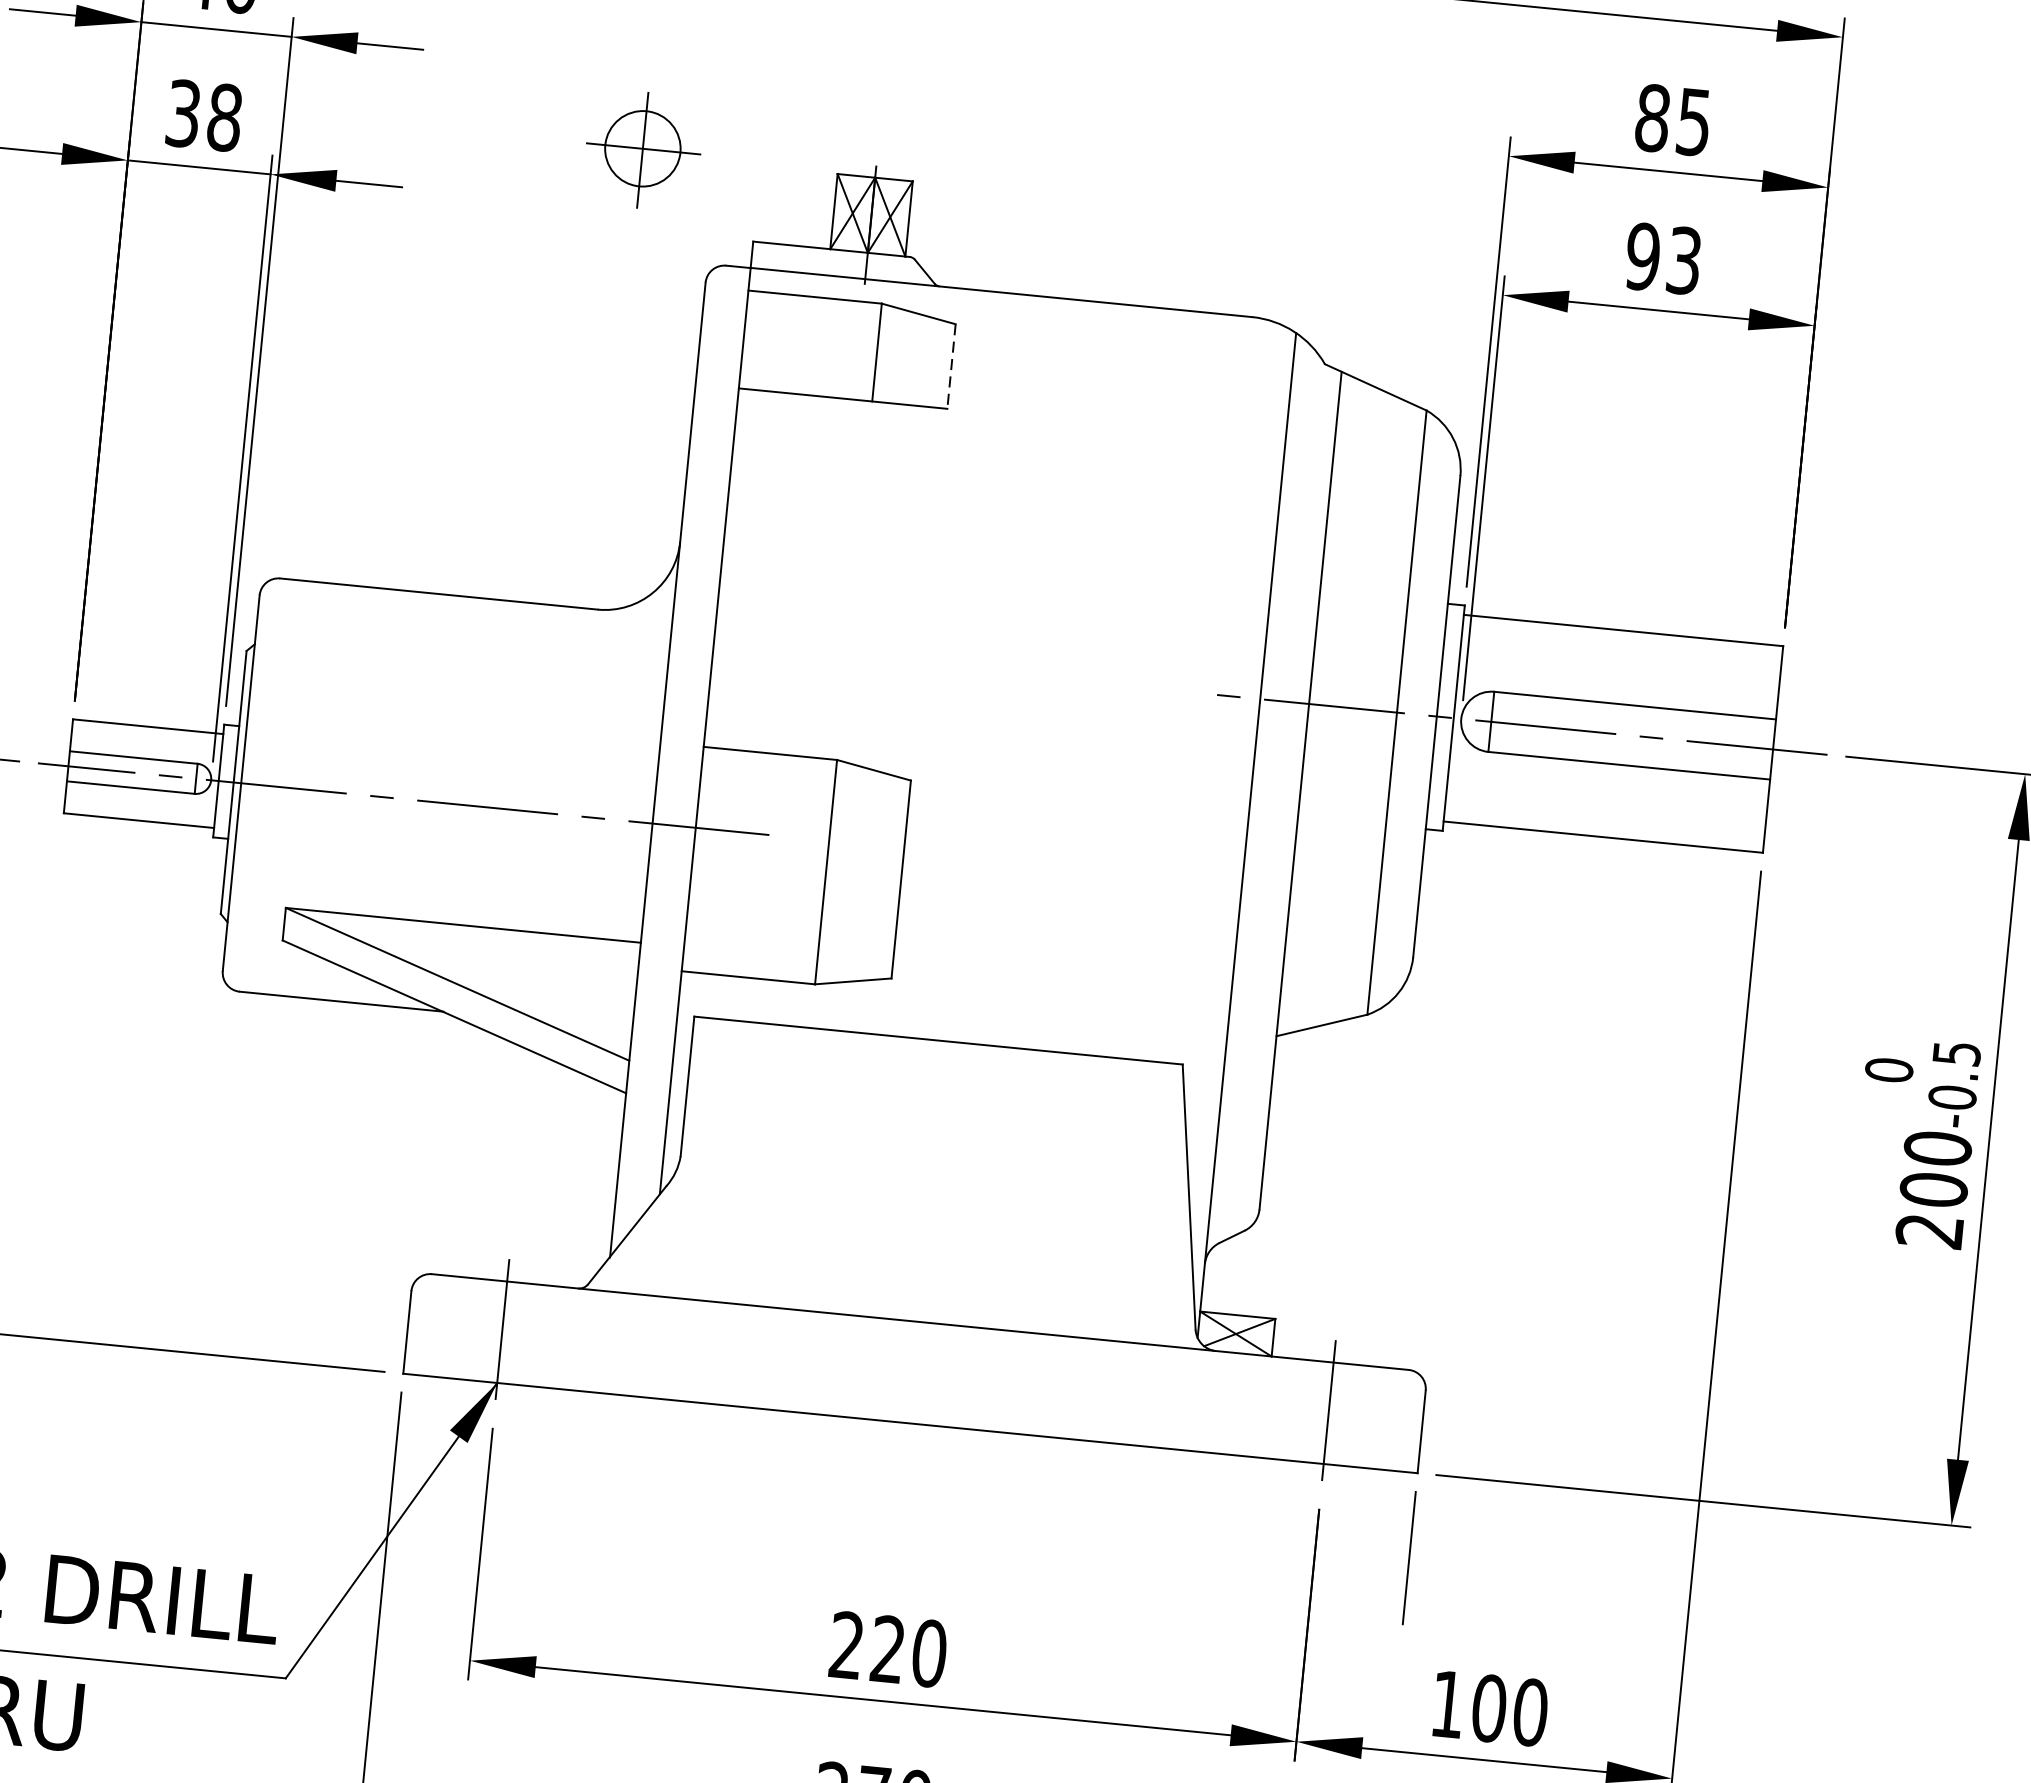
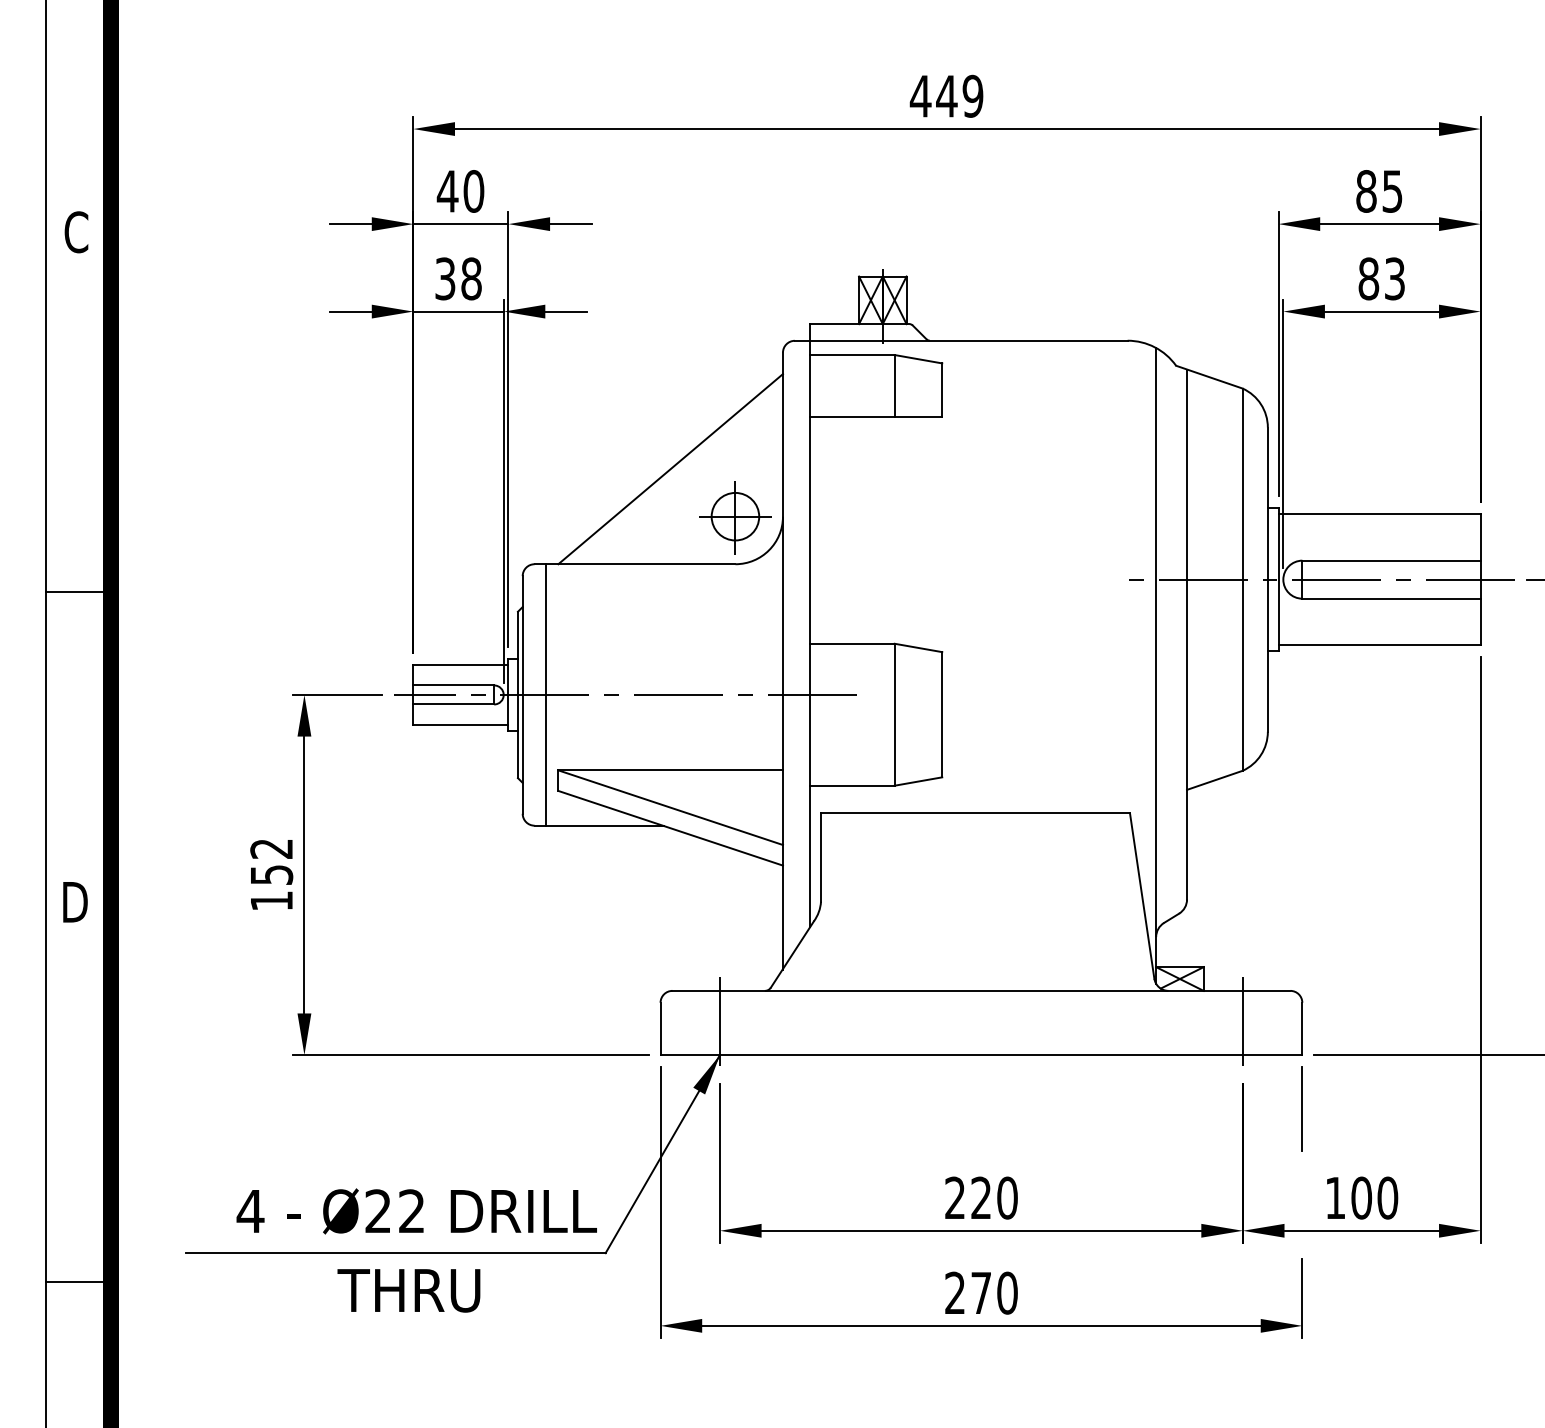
part: (642, 150) -> (735, 517), moved
text: (1642, 256) -> (1368, 278), 93 -> 83
line: (951, 367) -> (942, 390), dashed -> solid
line: (509, 449) -> (670, 469), added
line: (278, 786) -> (546, 694), added

